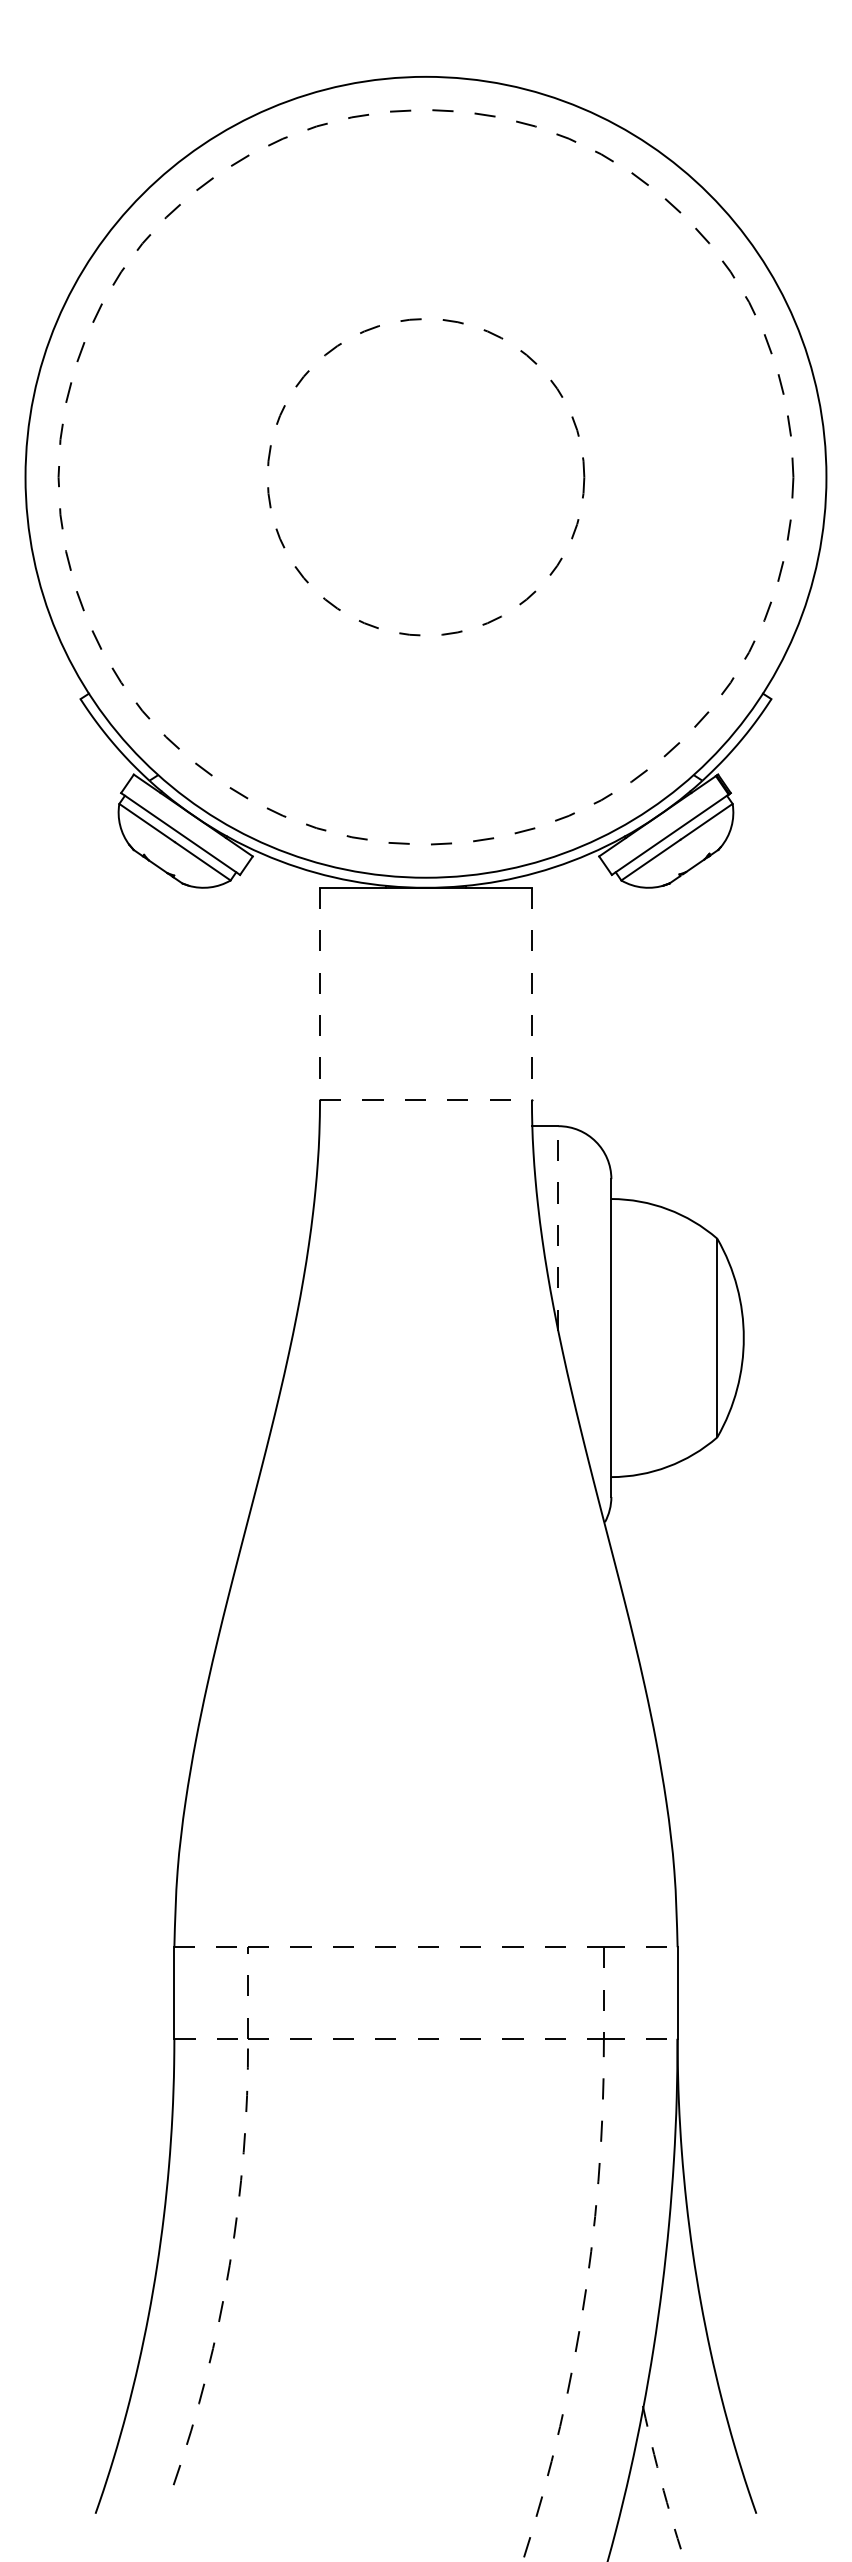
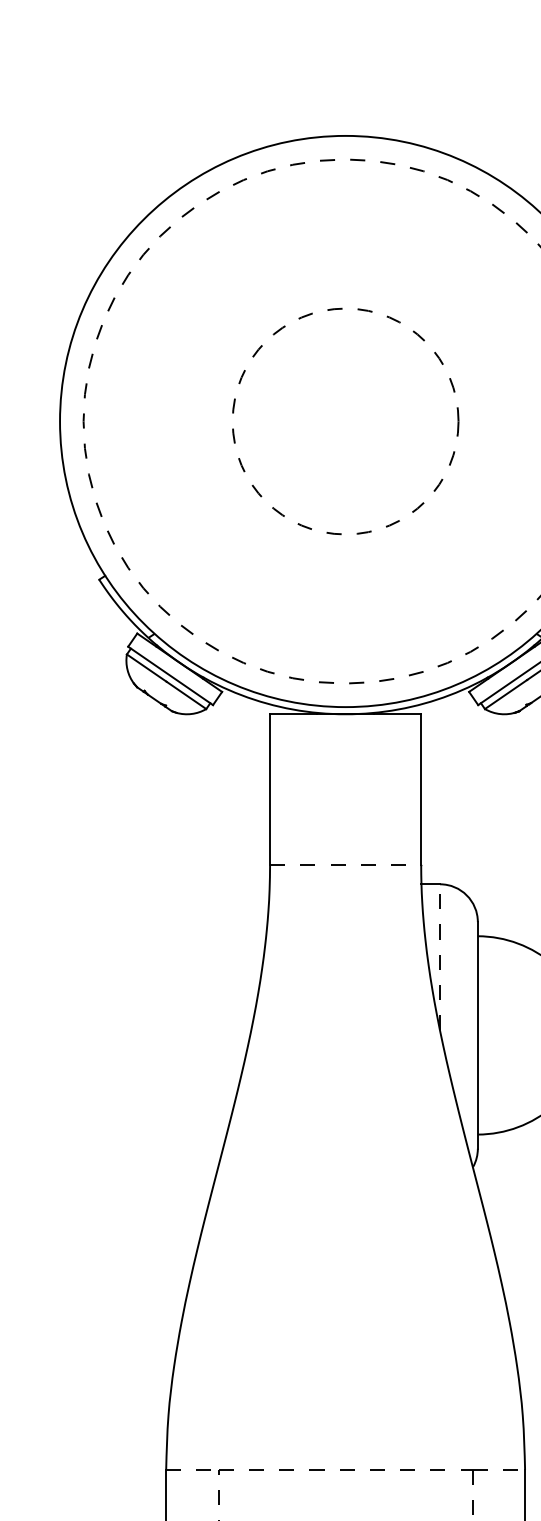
line: (320, 993) -> (270, 789), dashed -> solid
line: (531, 993) -> (420, 789), dashed -> solid

